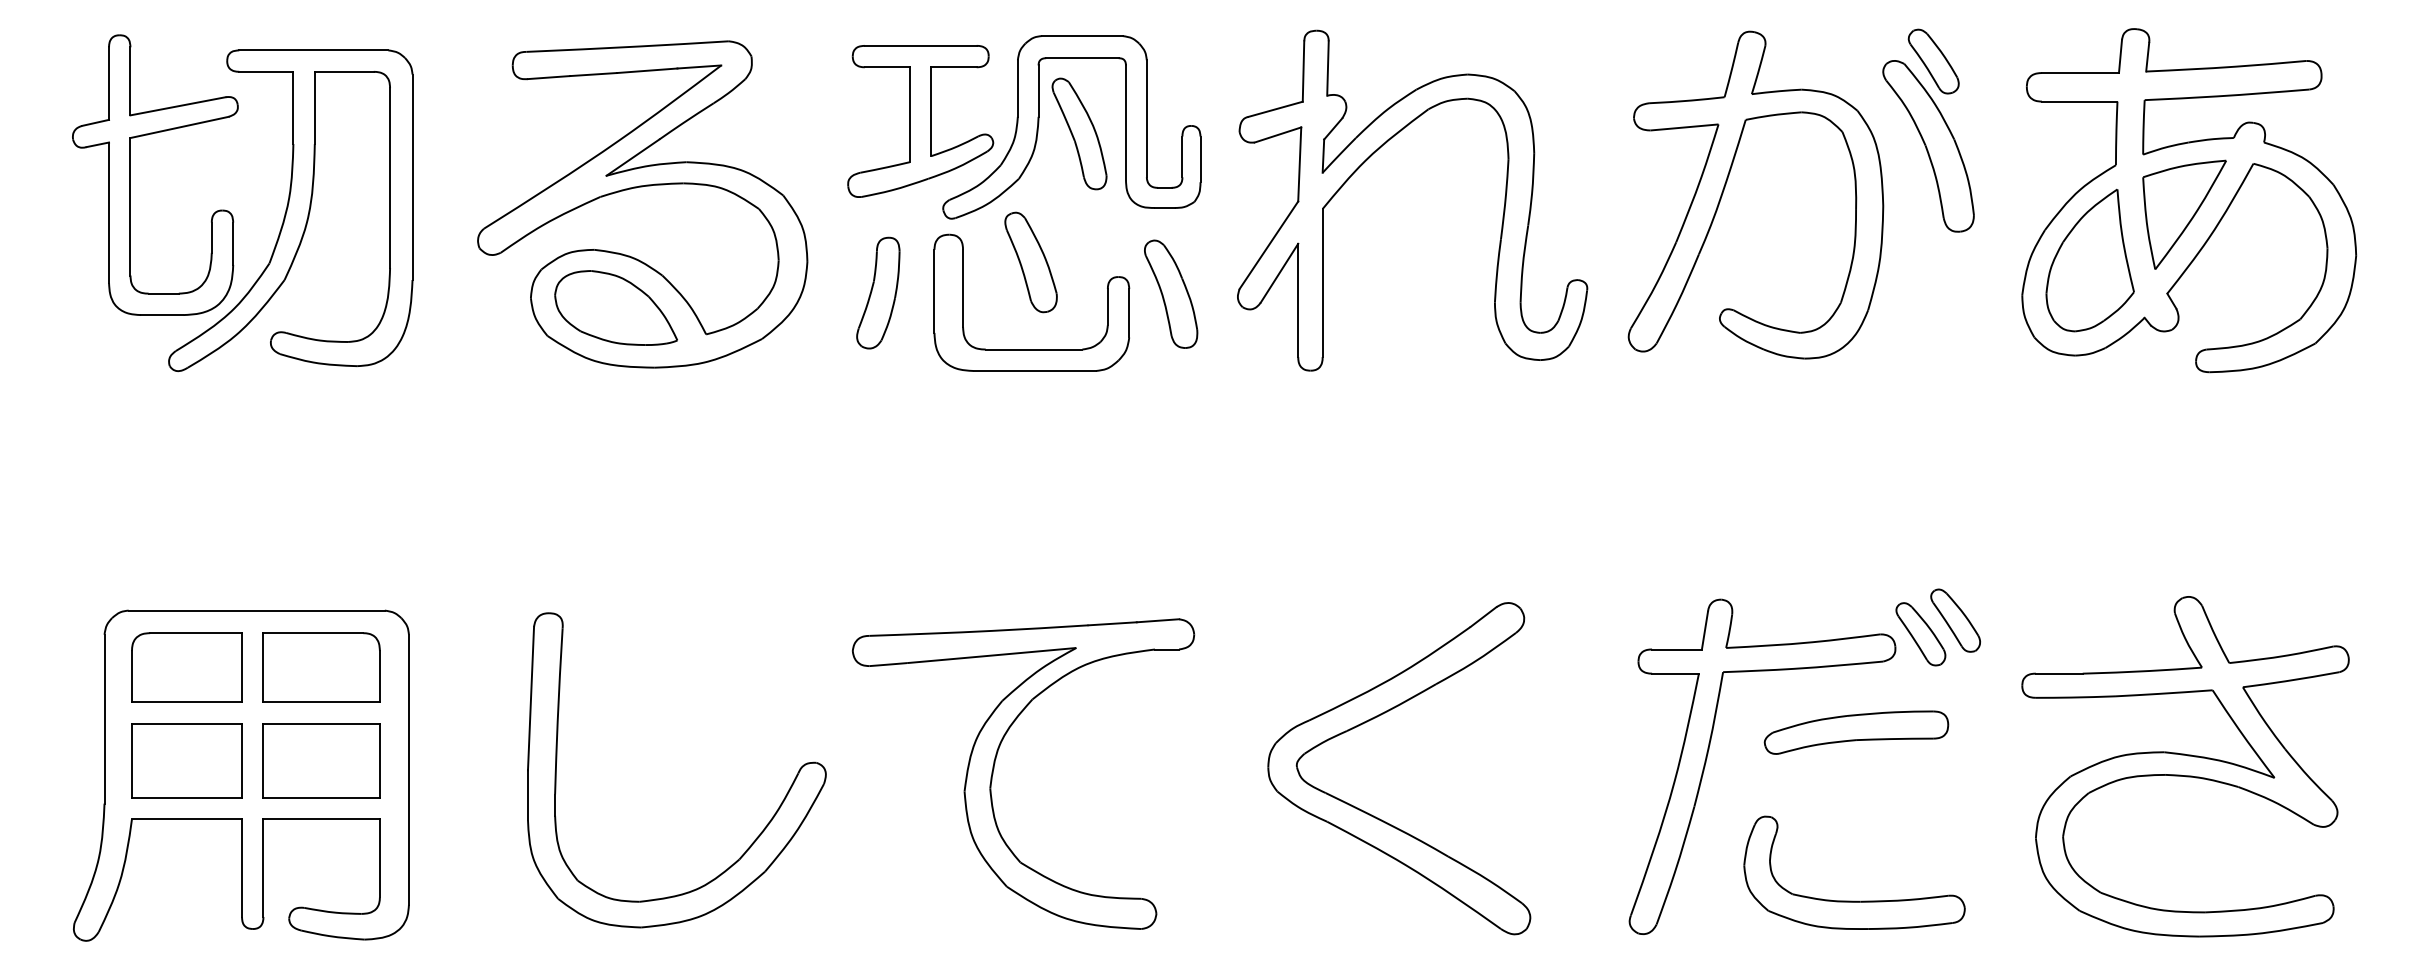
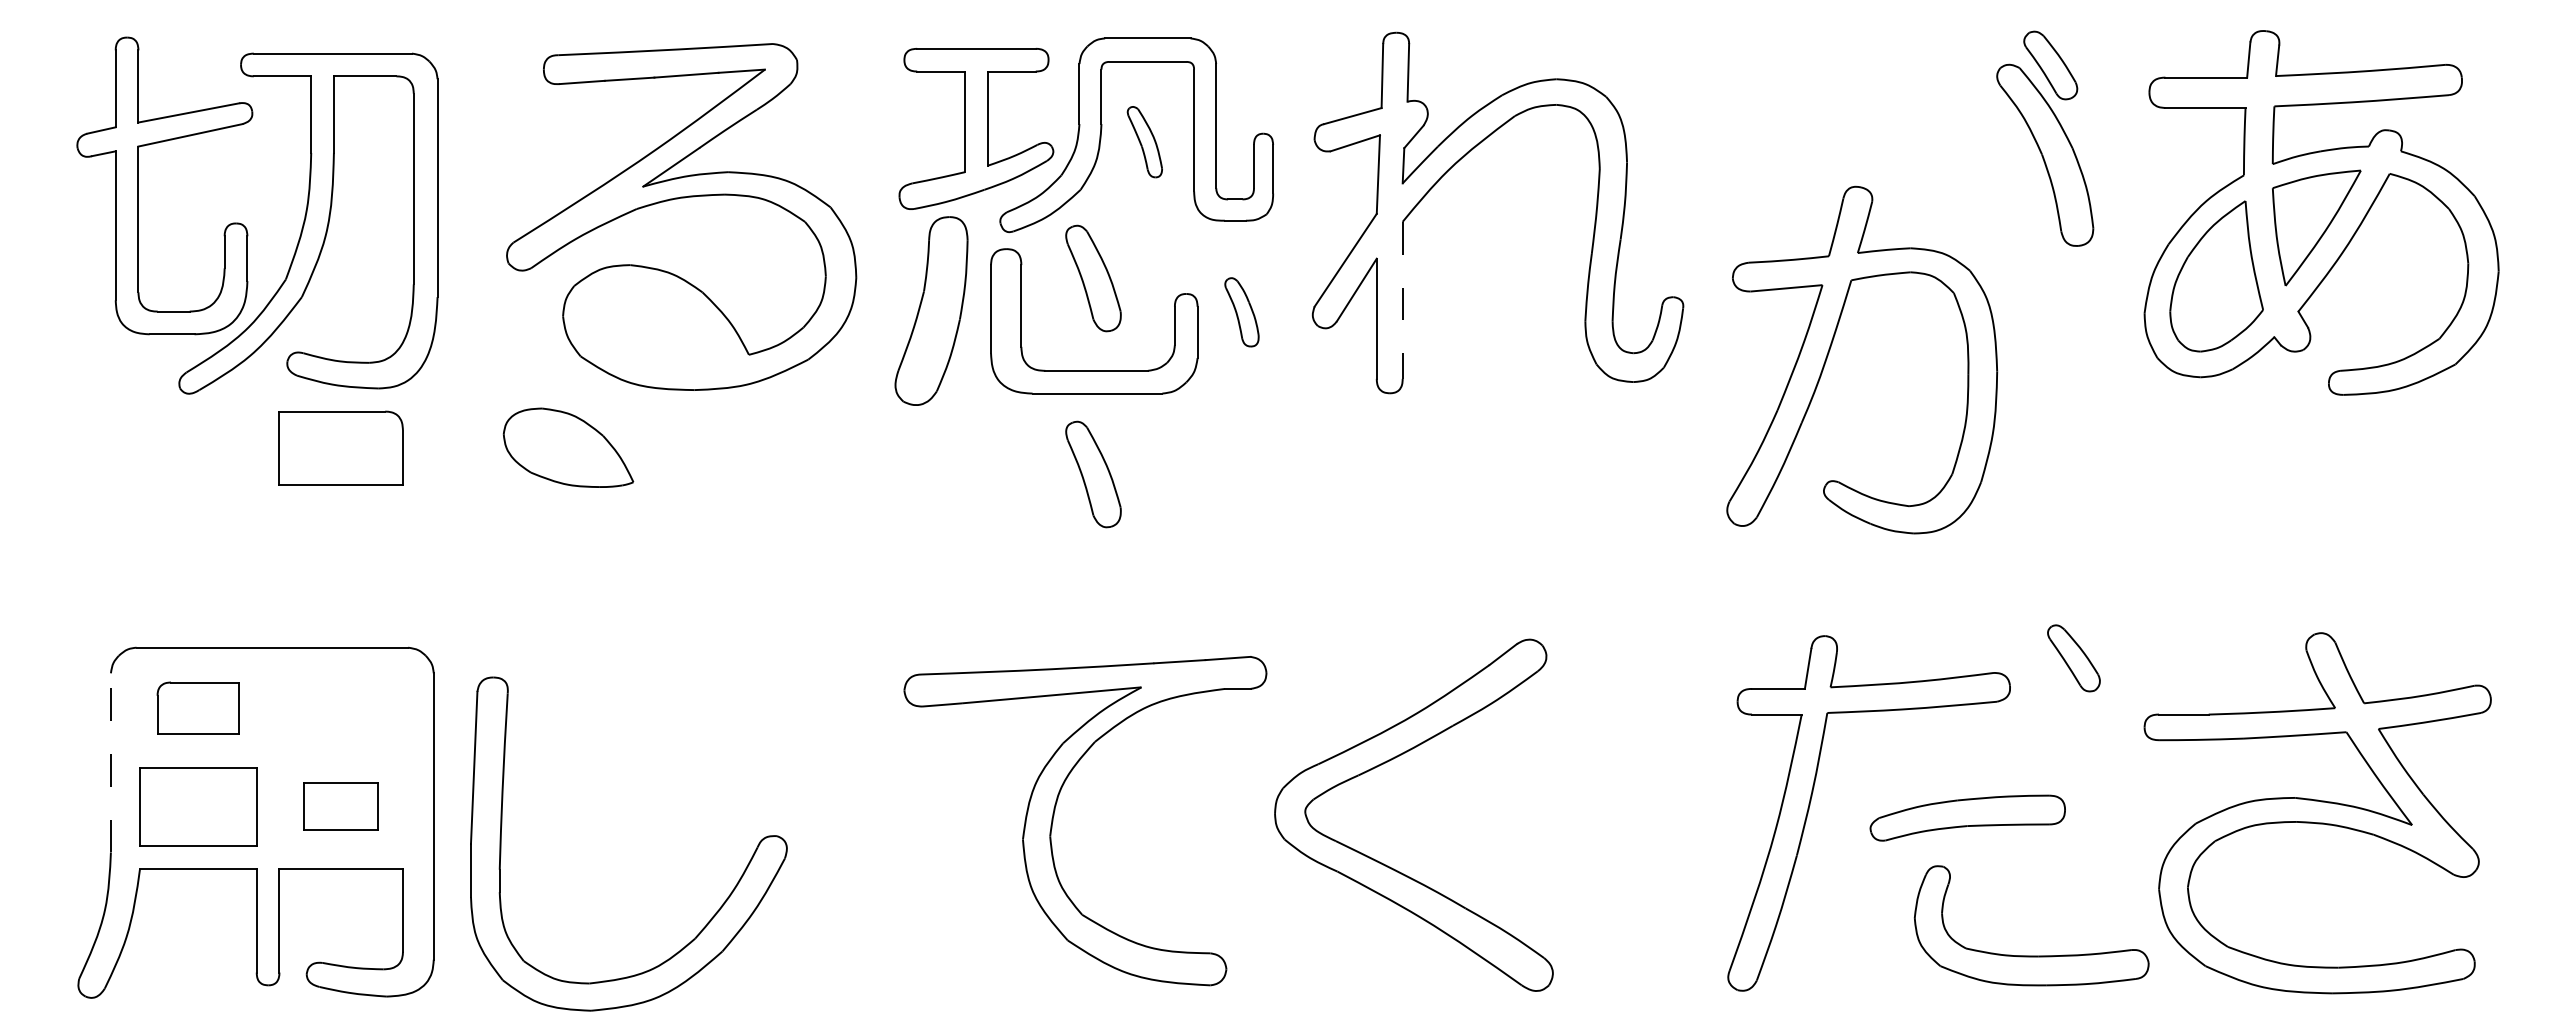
part: (1079, 133) -> (1144, 141), size x0.6
part: (1727, 183) -> (1831, 347), moved
line: (1322, 283) -> (1402, 300), solid -> dashed
part: (878, 292) -> (931, 310), size x1.6
part: (1170, 294) -> (1241, 312), size x0.6
part: (616, 307) -> (568, 447), moved
part: (1031, 447) -> (1093, 474), added
part: (1920, 633) -> (2036, 672), removed
part: (187, 666) -> (198, 707), size x0.7
part: (321, 666) -> (340, 447), moved
line: (104, 718) -> (110, 762), solid -> dashed
part: (1856, 732) -> (1967, 817), moved
part: (321, 760) -> (340, 806), size x0.6
part: (1374, 815) -> (1387, 865), moved
part: (754, 839) -> (711, 917), moved
part: (1854, 900) -> (2031, 955), moved

